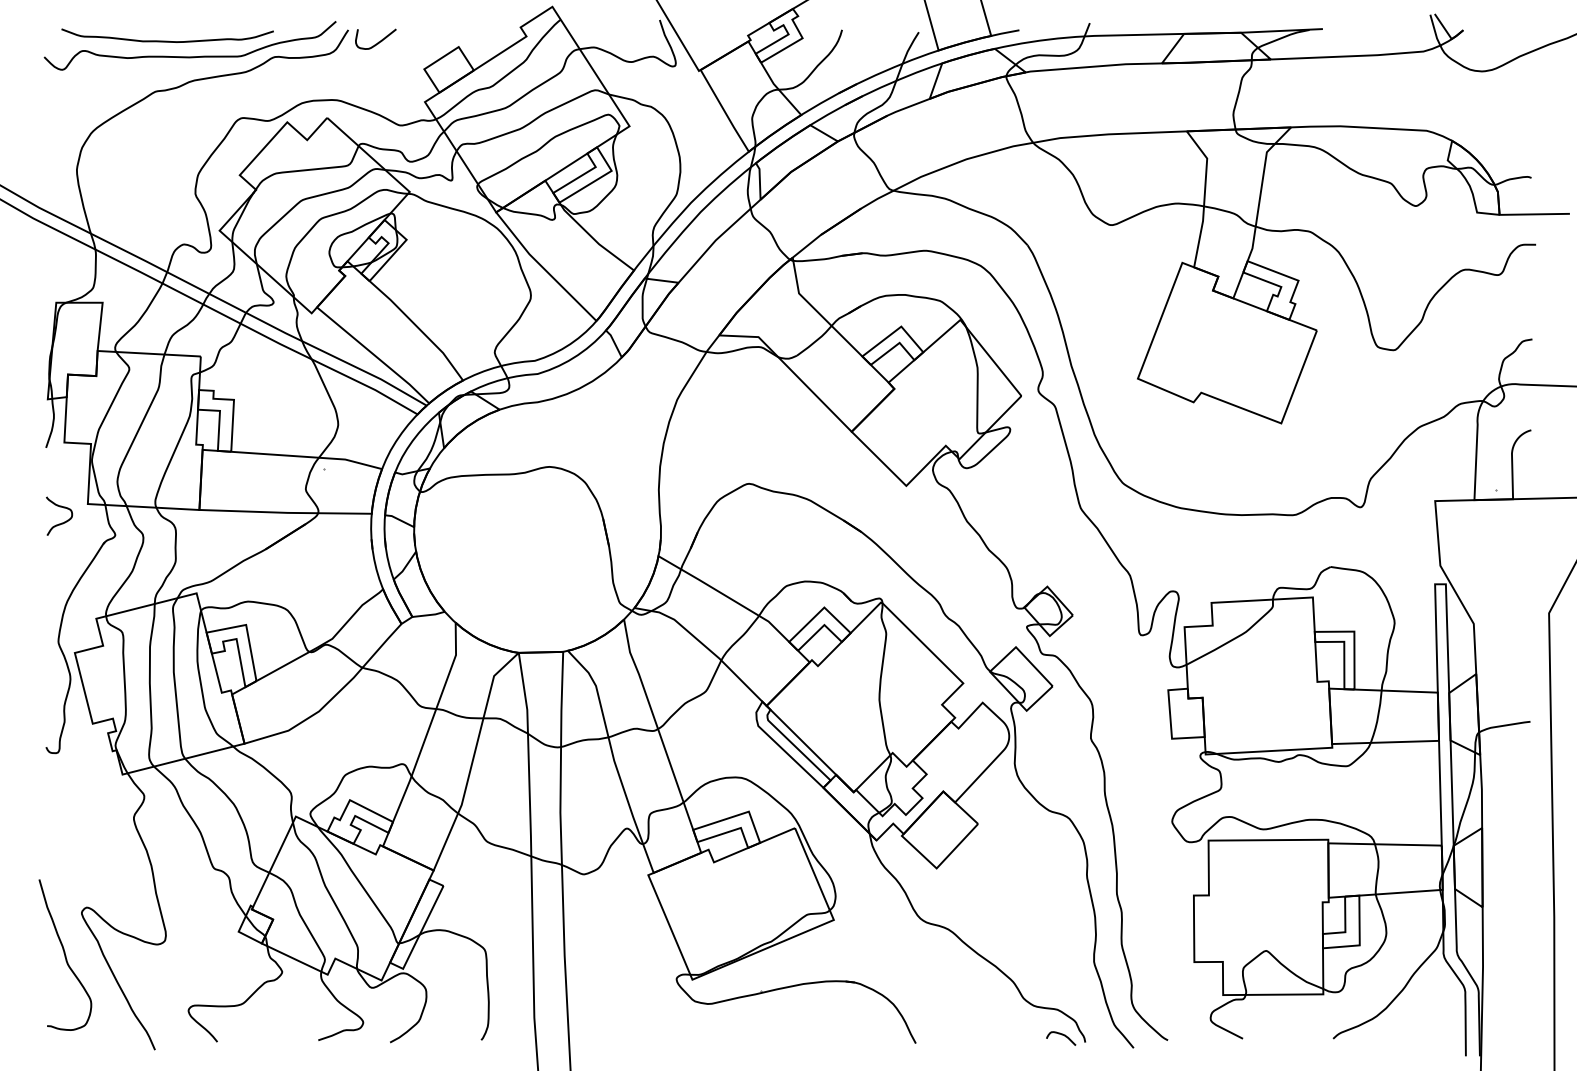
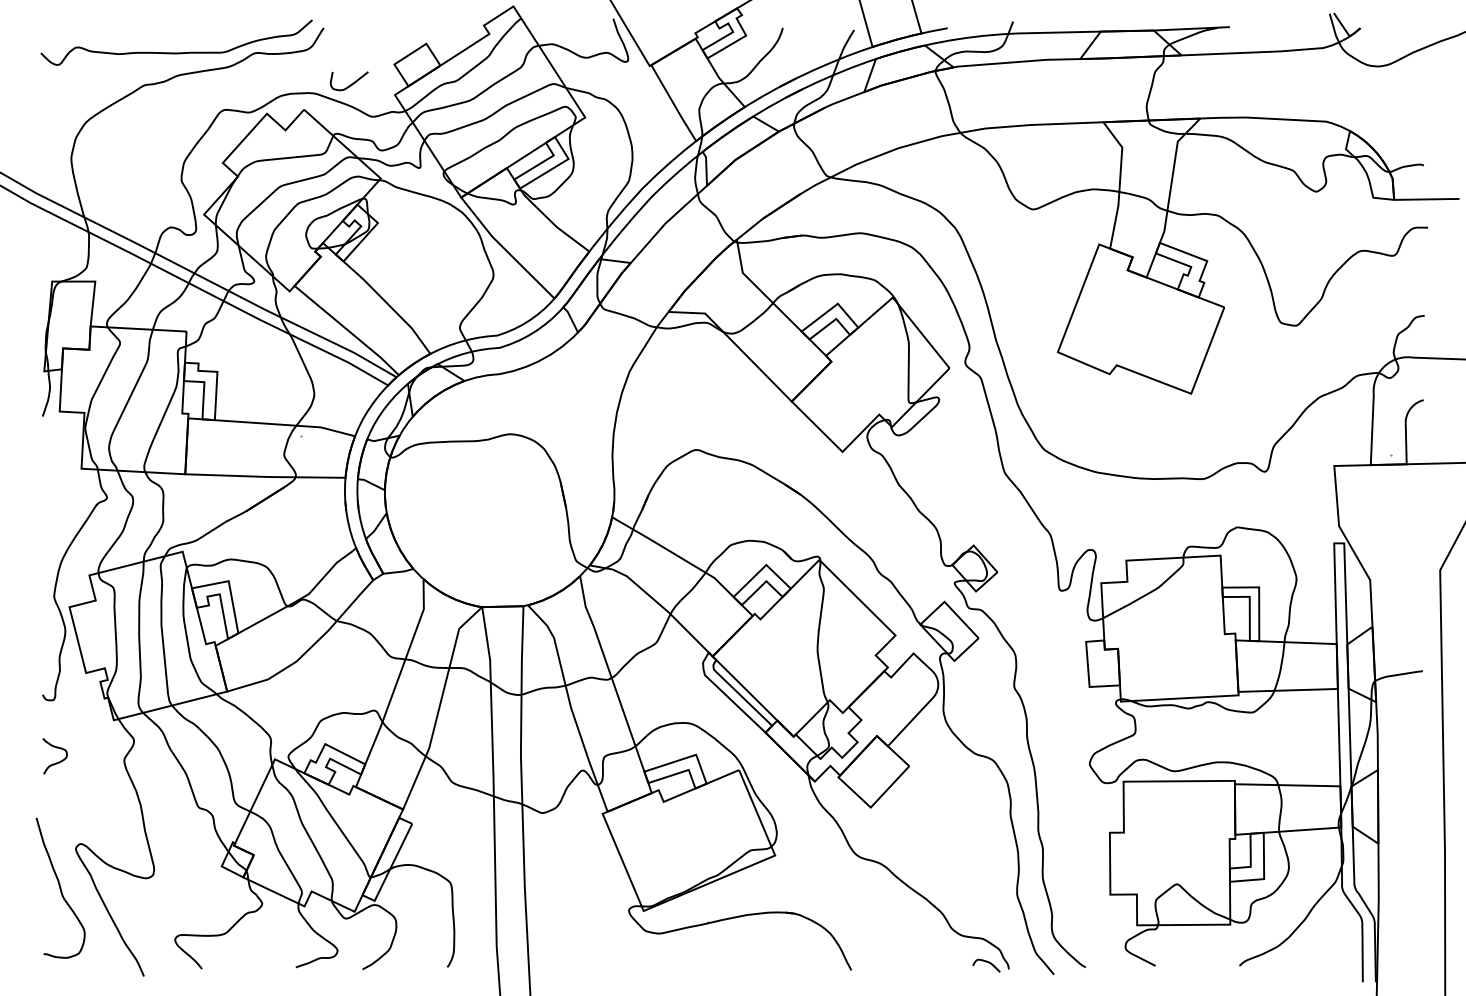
curve: (167, 40) -> (155, 37), removed
curve: (378, 41) -> (351, 83), moved
curve: (61, 522) -> (57, 762), moved

